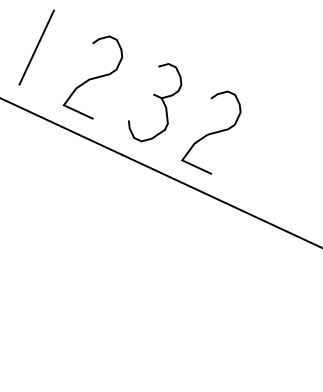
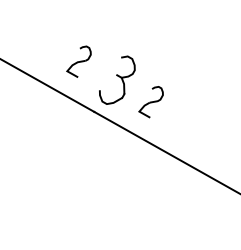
line: (35, 47) -> (44, 39), removed
part: (91, 77) -> (78, 61), size x0.6
part: (209, 132) -> (150, 101), size x0.6

